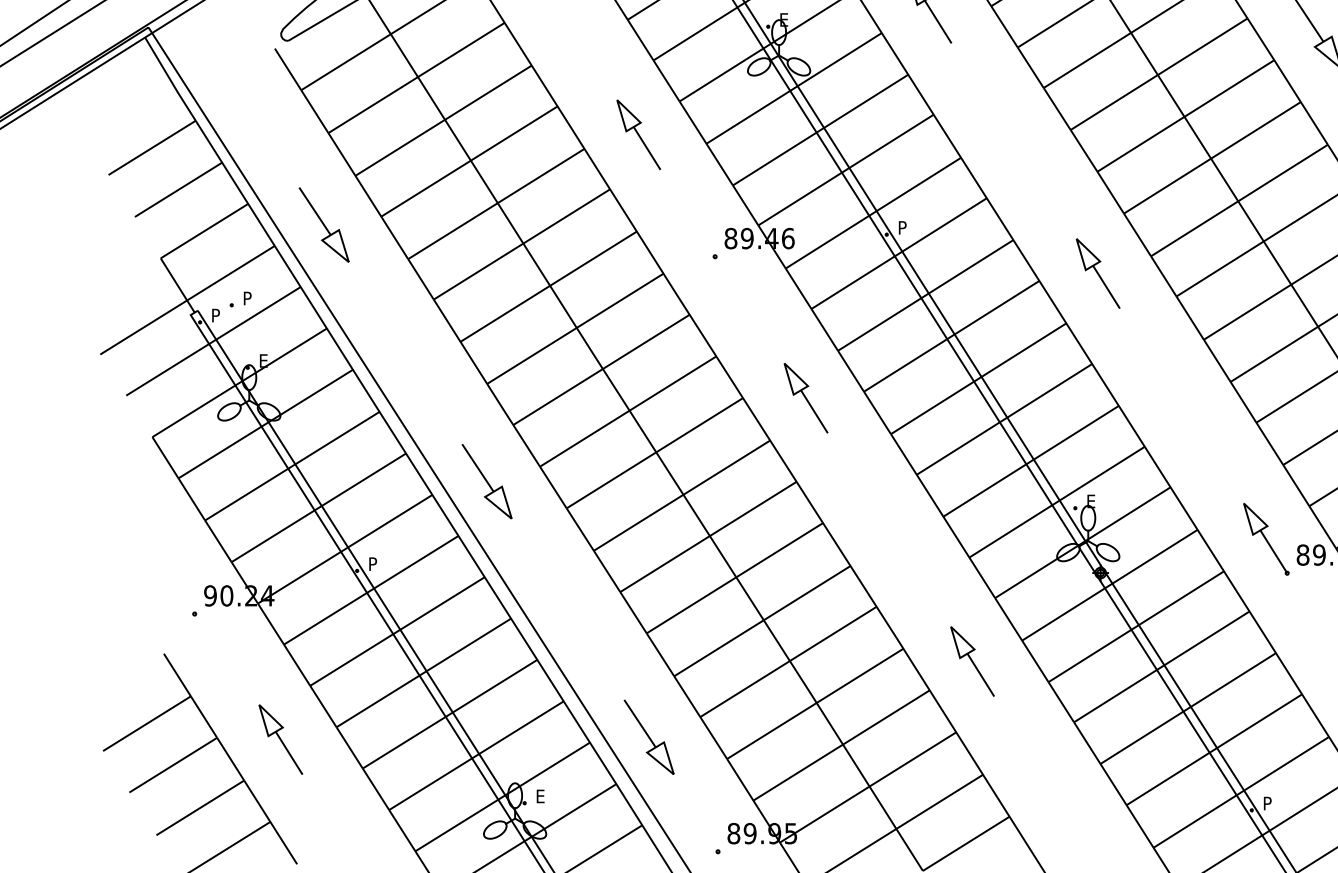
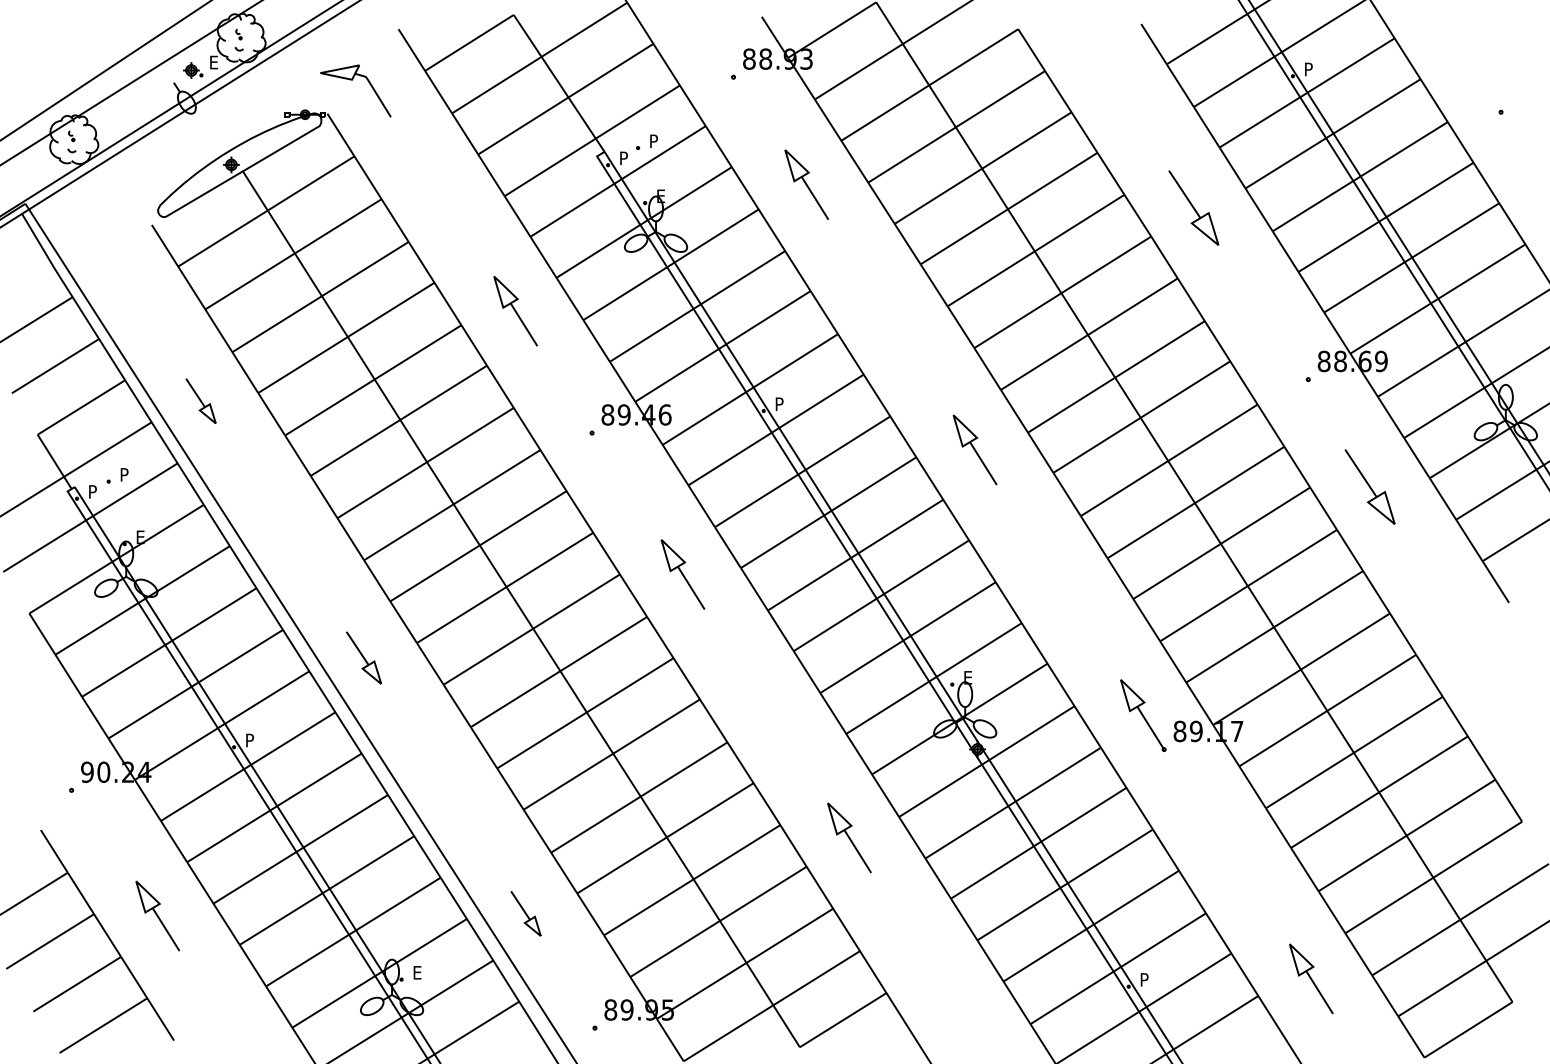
part: (323, 224) -> (200, 400), size x0.6
part: (486, 481) -> (363, 657), size x0.7
part: (648, 737) -> (525, 913), size x0.6

